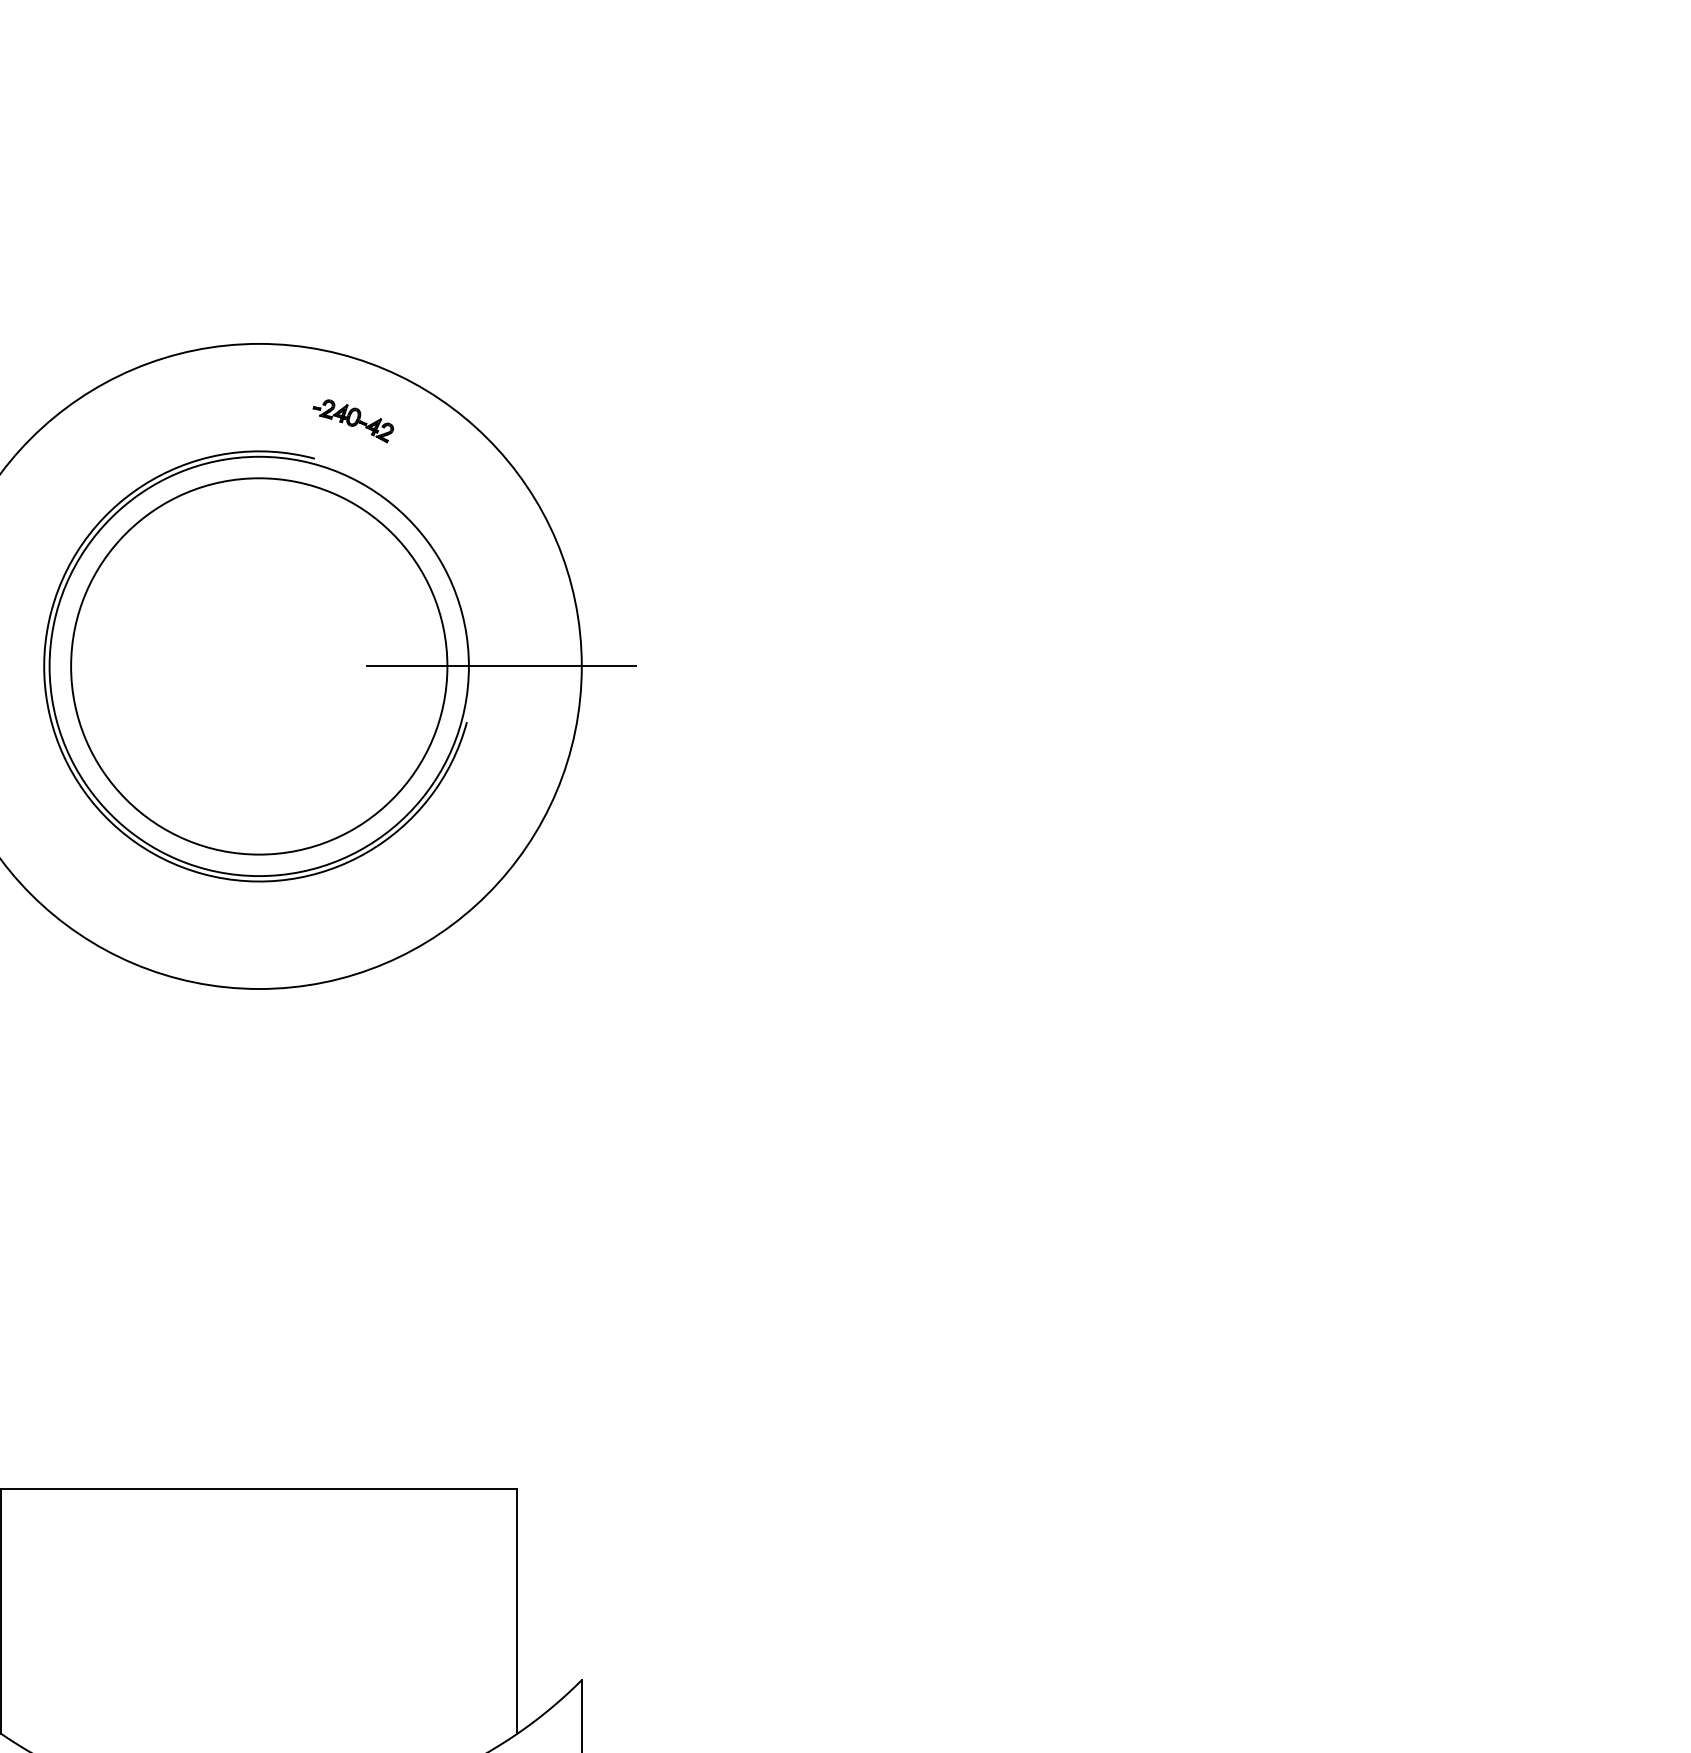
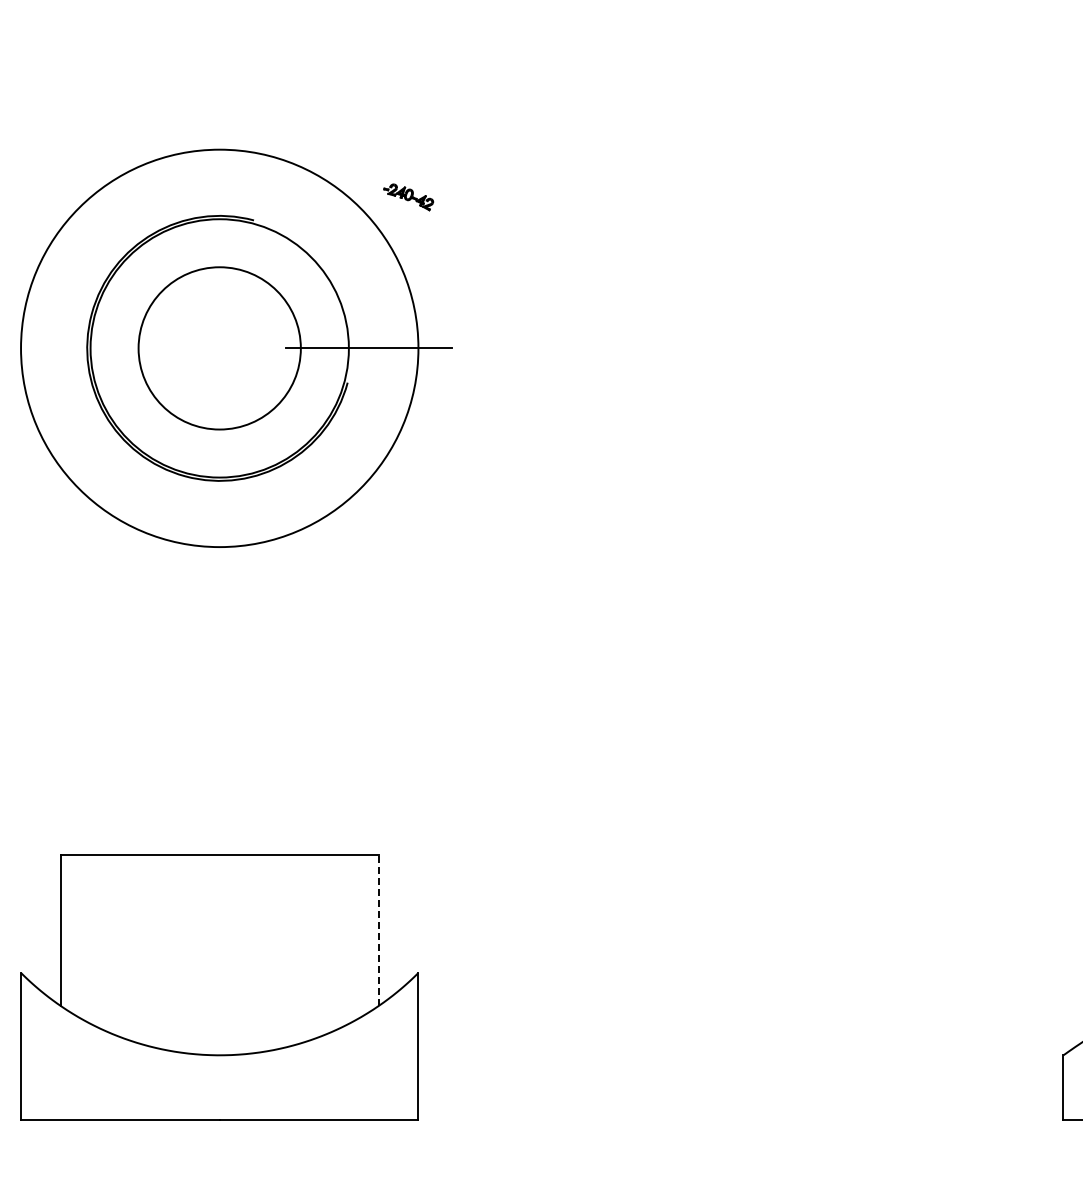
part: (353, 421) -> (408, 197), moved
circle: (258, 666) -> (219, 348), size x0.7
line: (516, 1611) -> (378, 930), solid -> dashed

